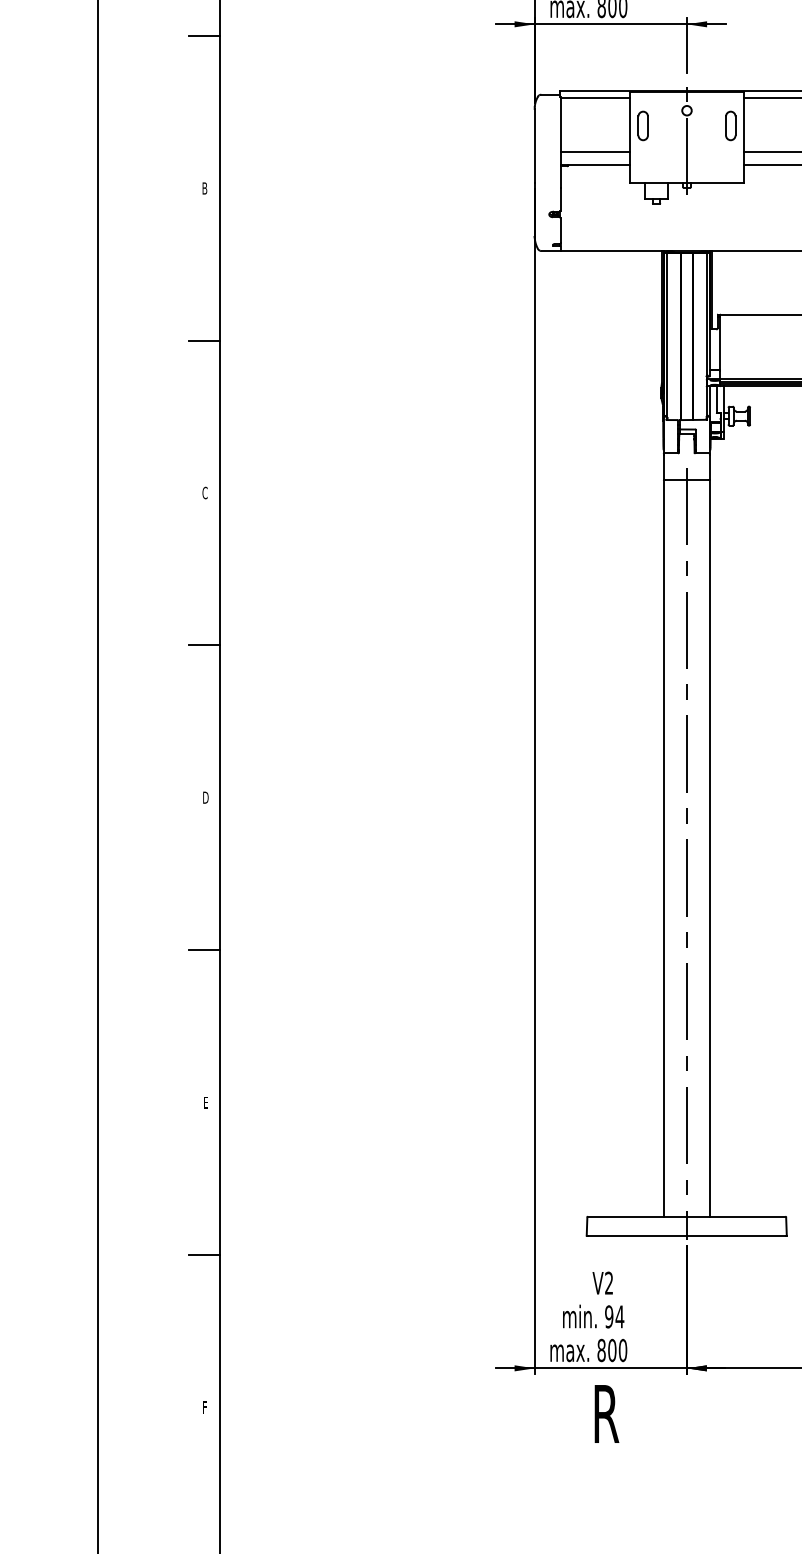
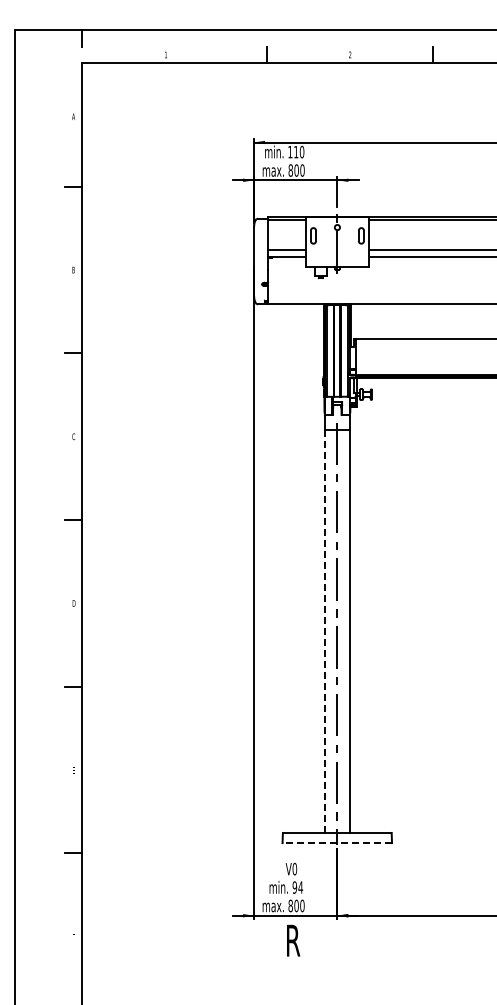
line: (663, 848) -> (324, 631), solid -> dashed
line: (685, 1236) -> (336, 843), solid -> dashed
text: (608, 1283) -> (294, 869), V2 -> V0

